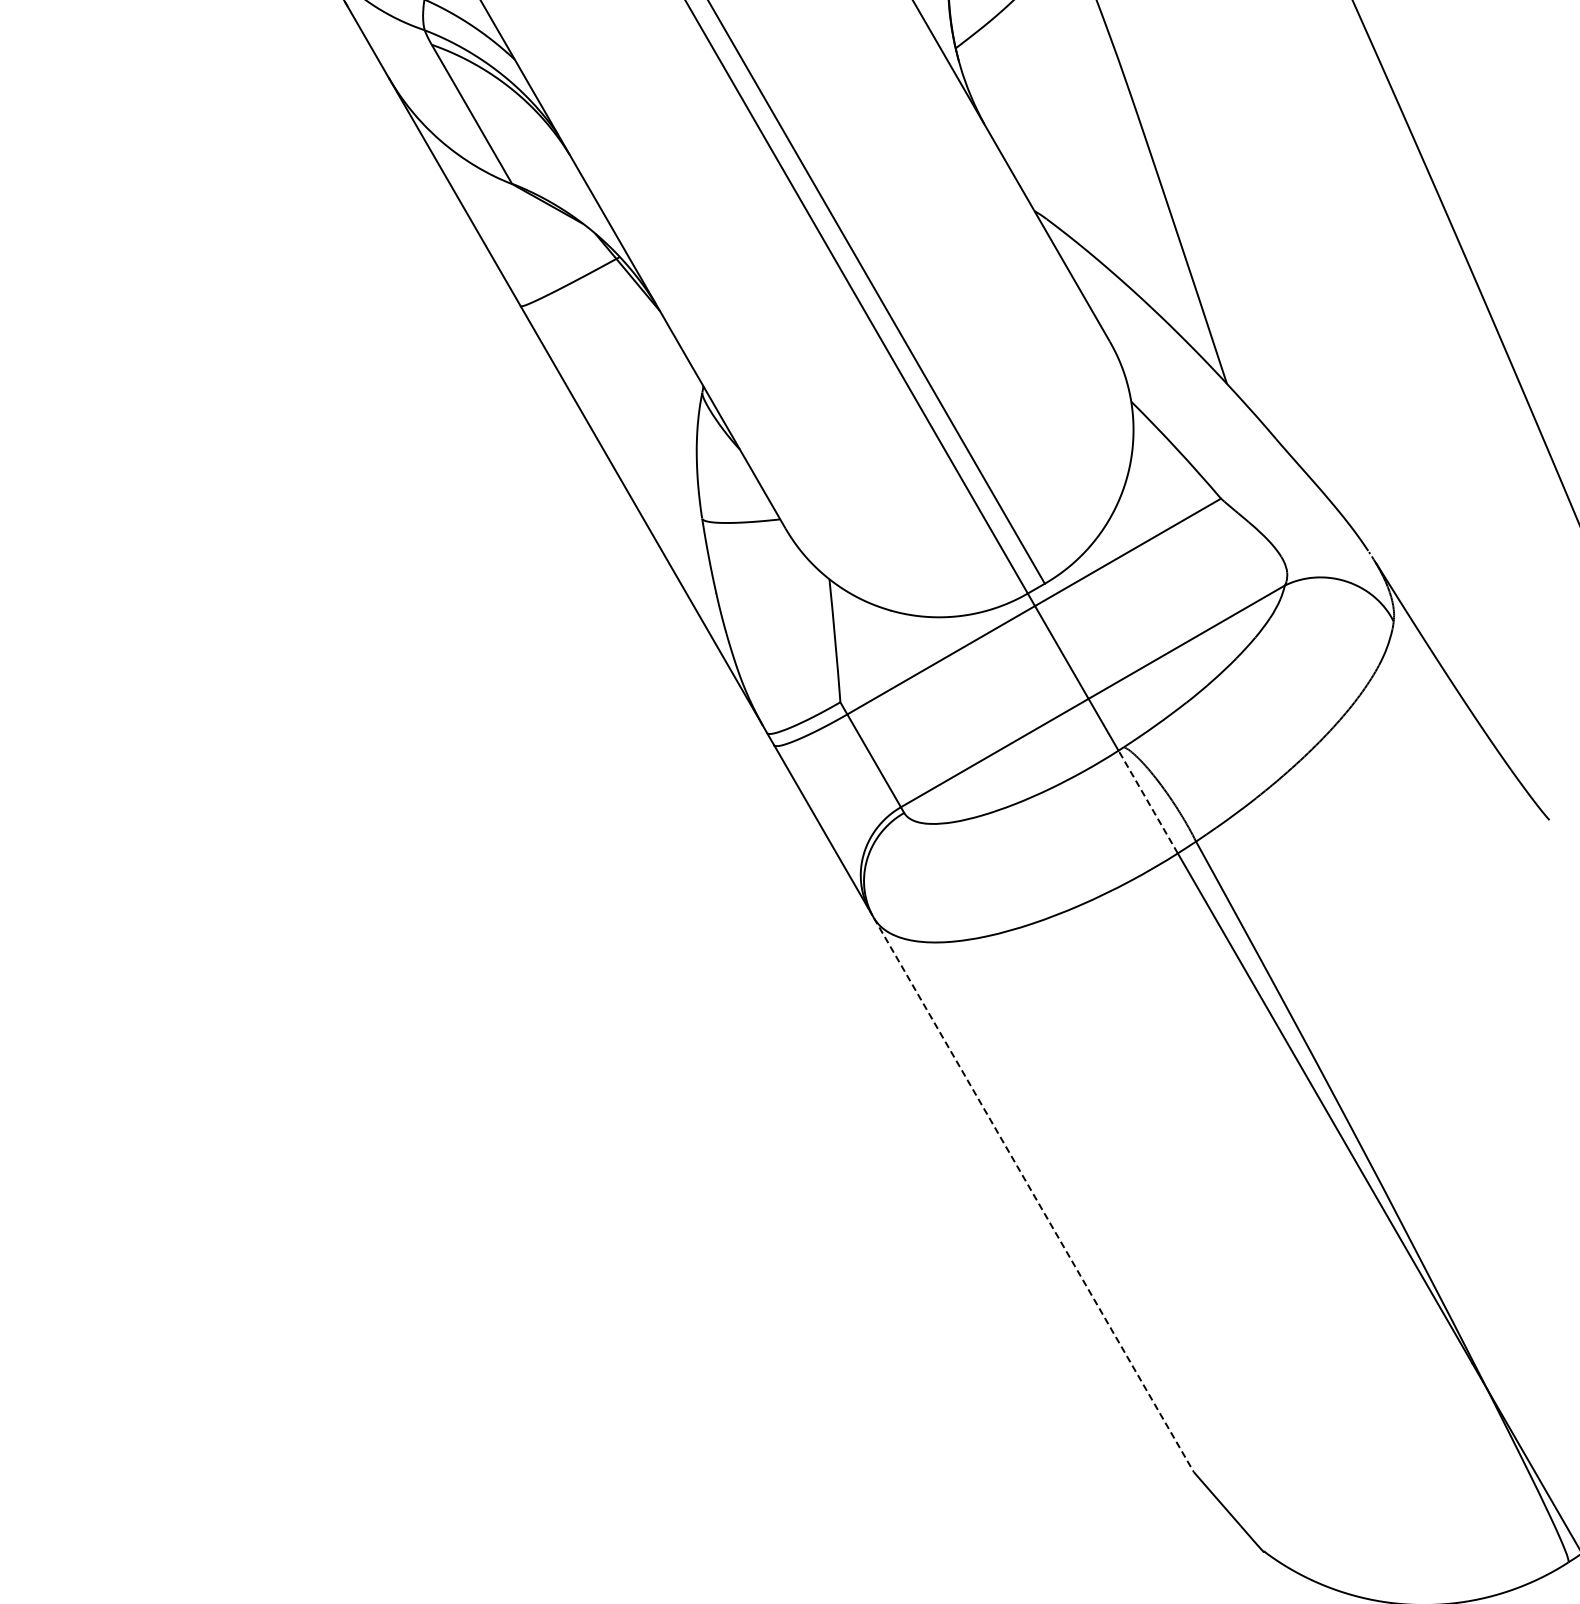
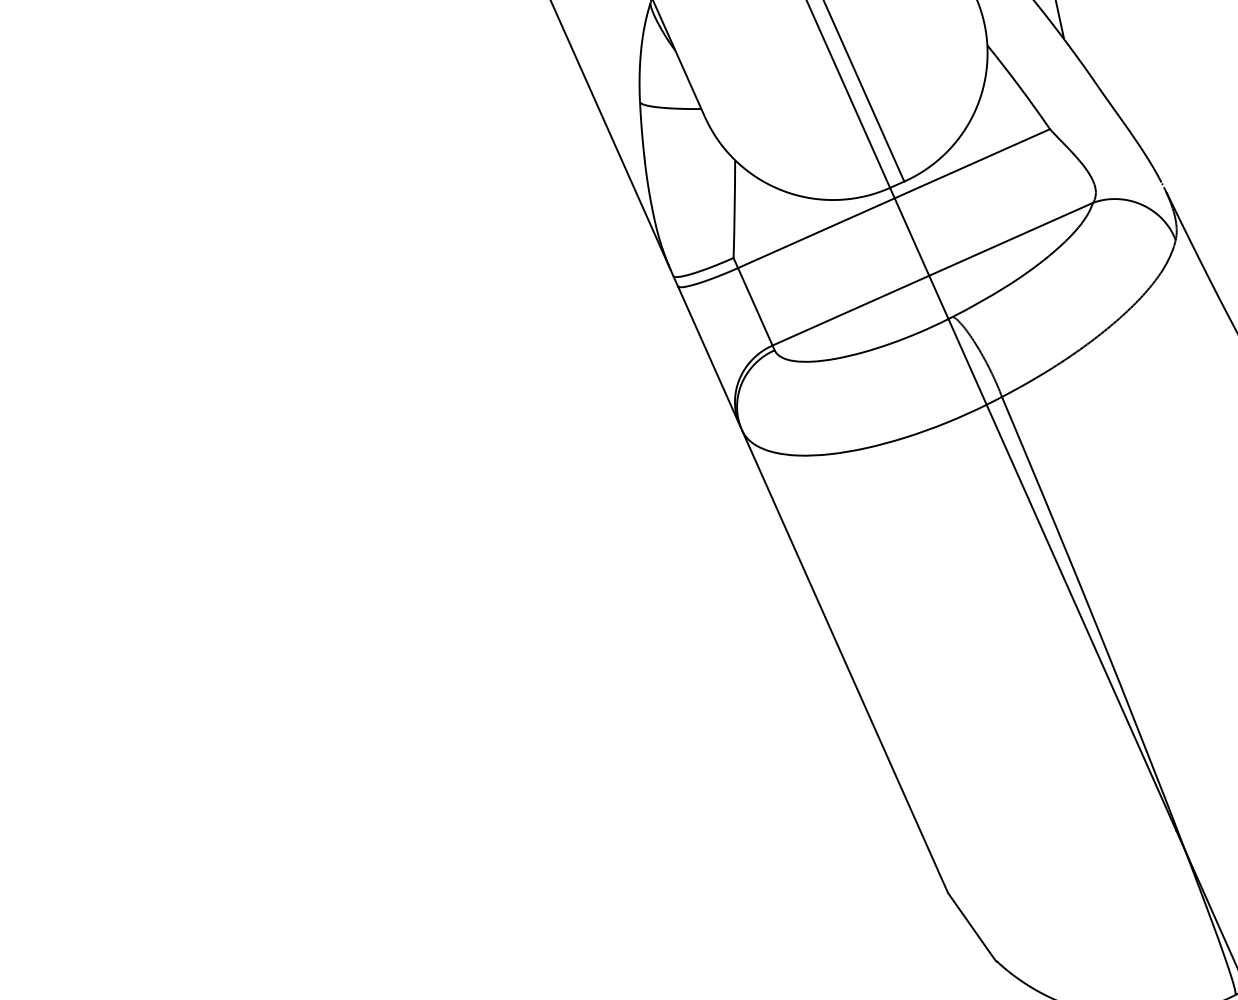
line: (1147, 801) -> (967, 361), dashed -> solid
line: (1033, 1194) -> (844, 661), dashed -> solid

